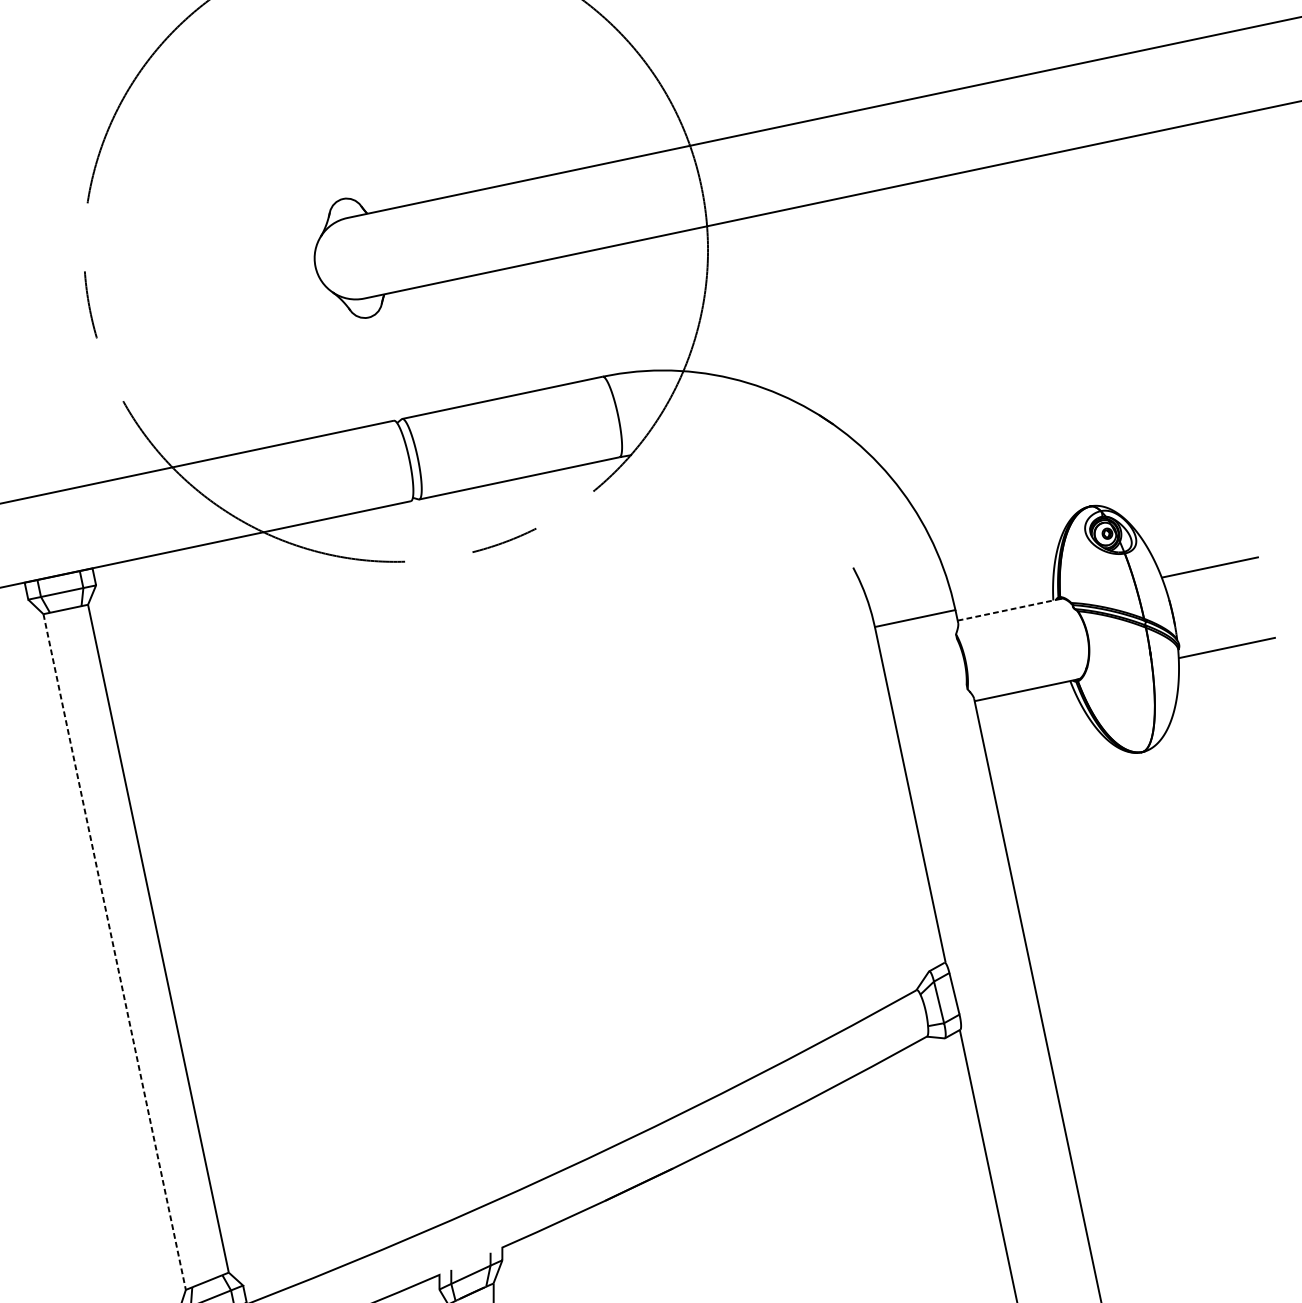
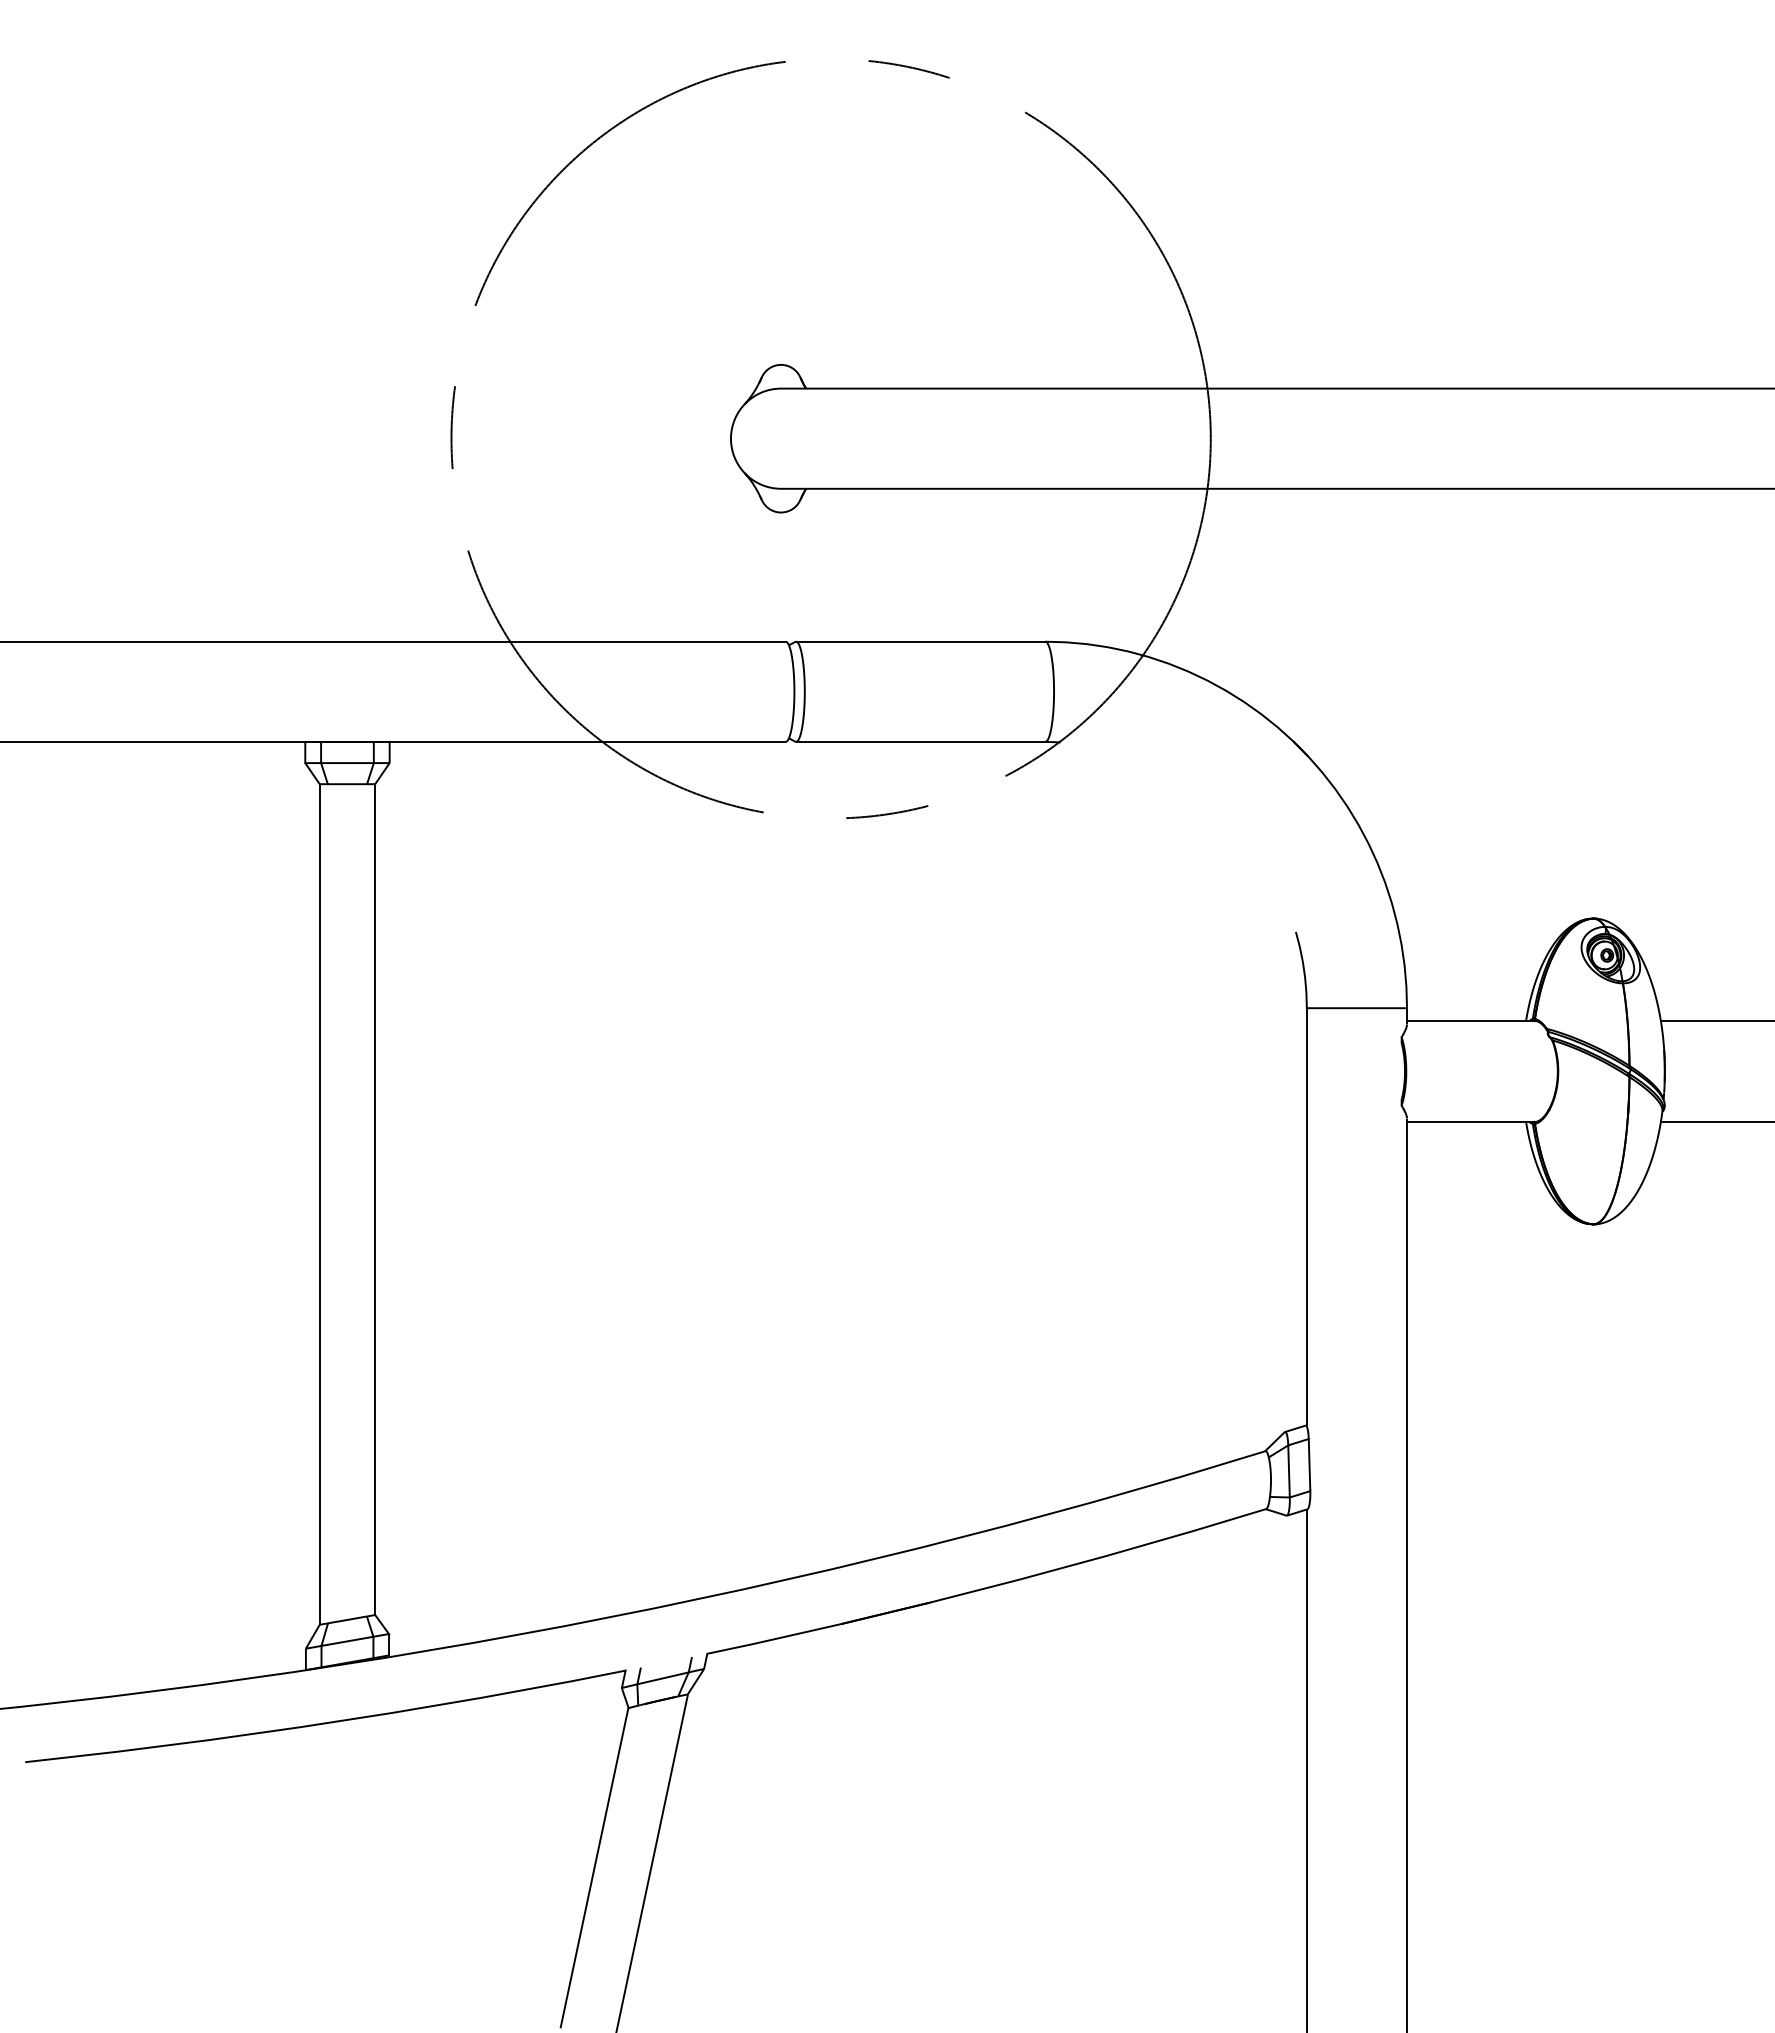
line: (1010, 609) -> (1472, 1021), dashed -> solid
line: (114, 952) -> (319, 1204), dashed -> solid

